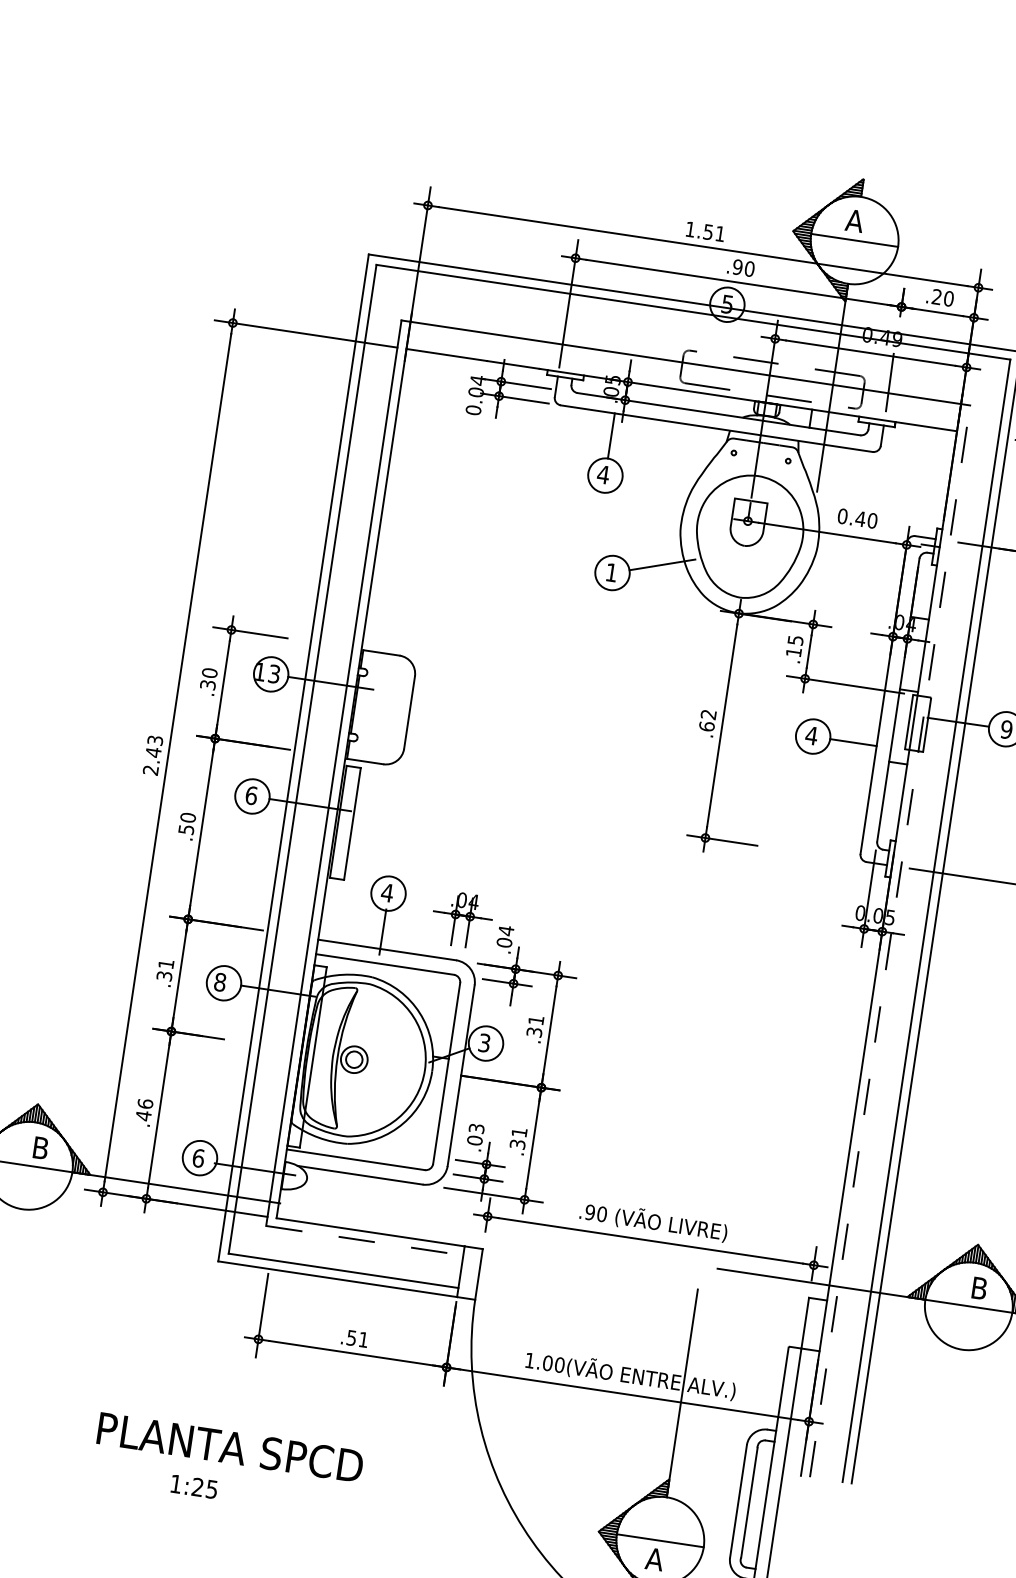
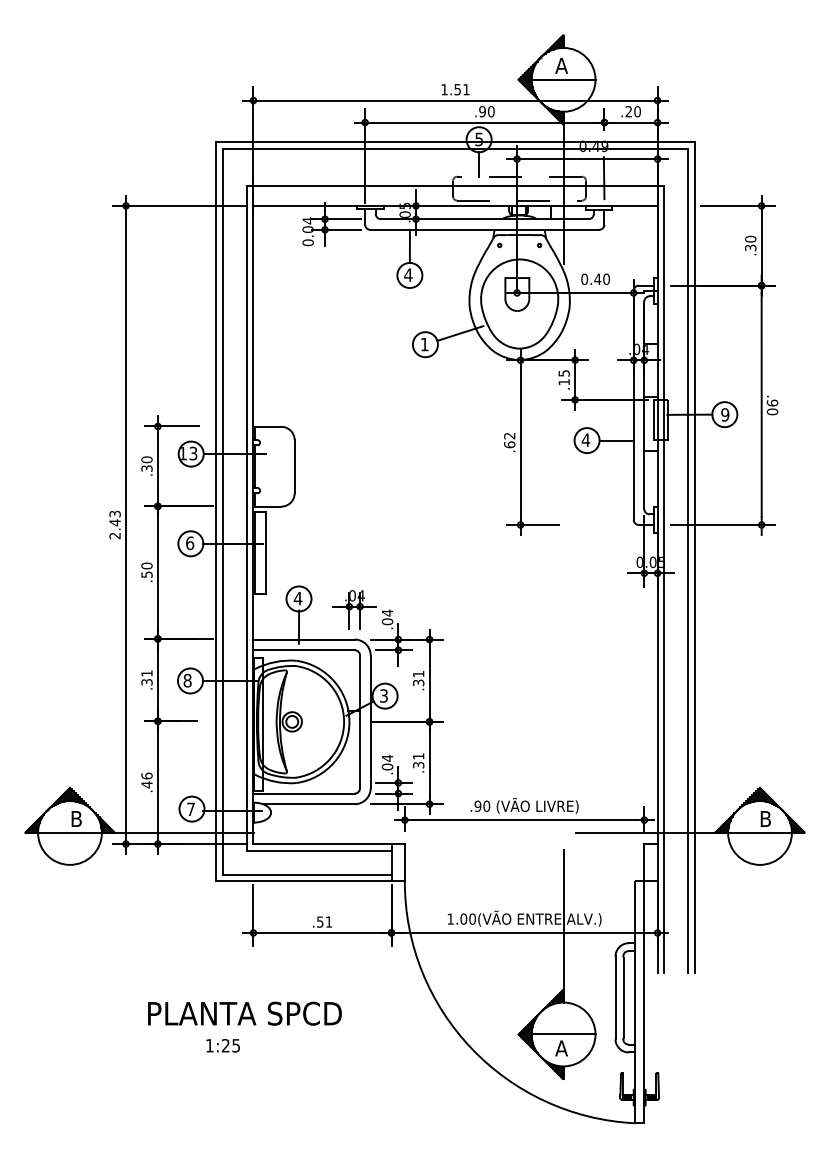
line: (722, 338) -> (479, 164), added
line: (890, 940) -> (664, 578), dashed -> solid
text: (476, 1127) -> (387, 757), .03 -> .04
text: (199, 1158) -> (191, 809), 6 -> 7
line: (365, 1240) -> (319, 850), dashed -> solid

